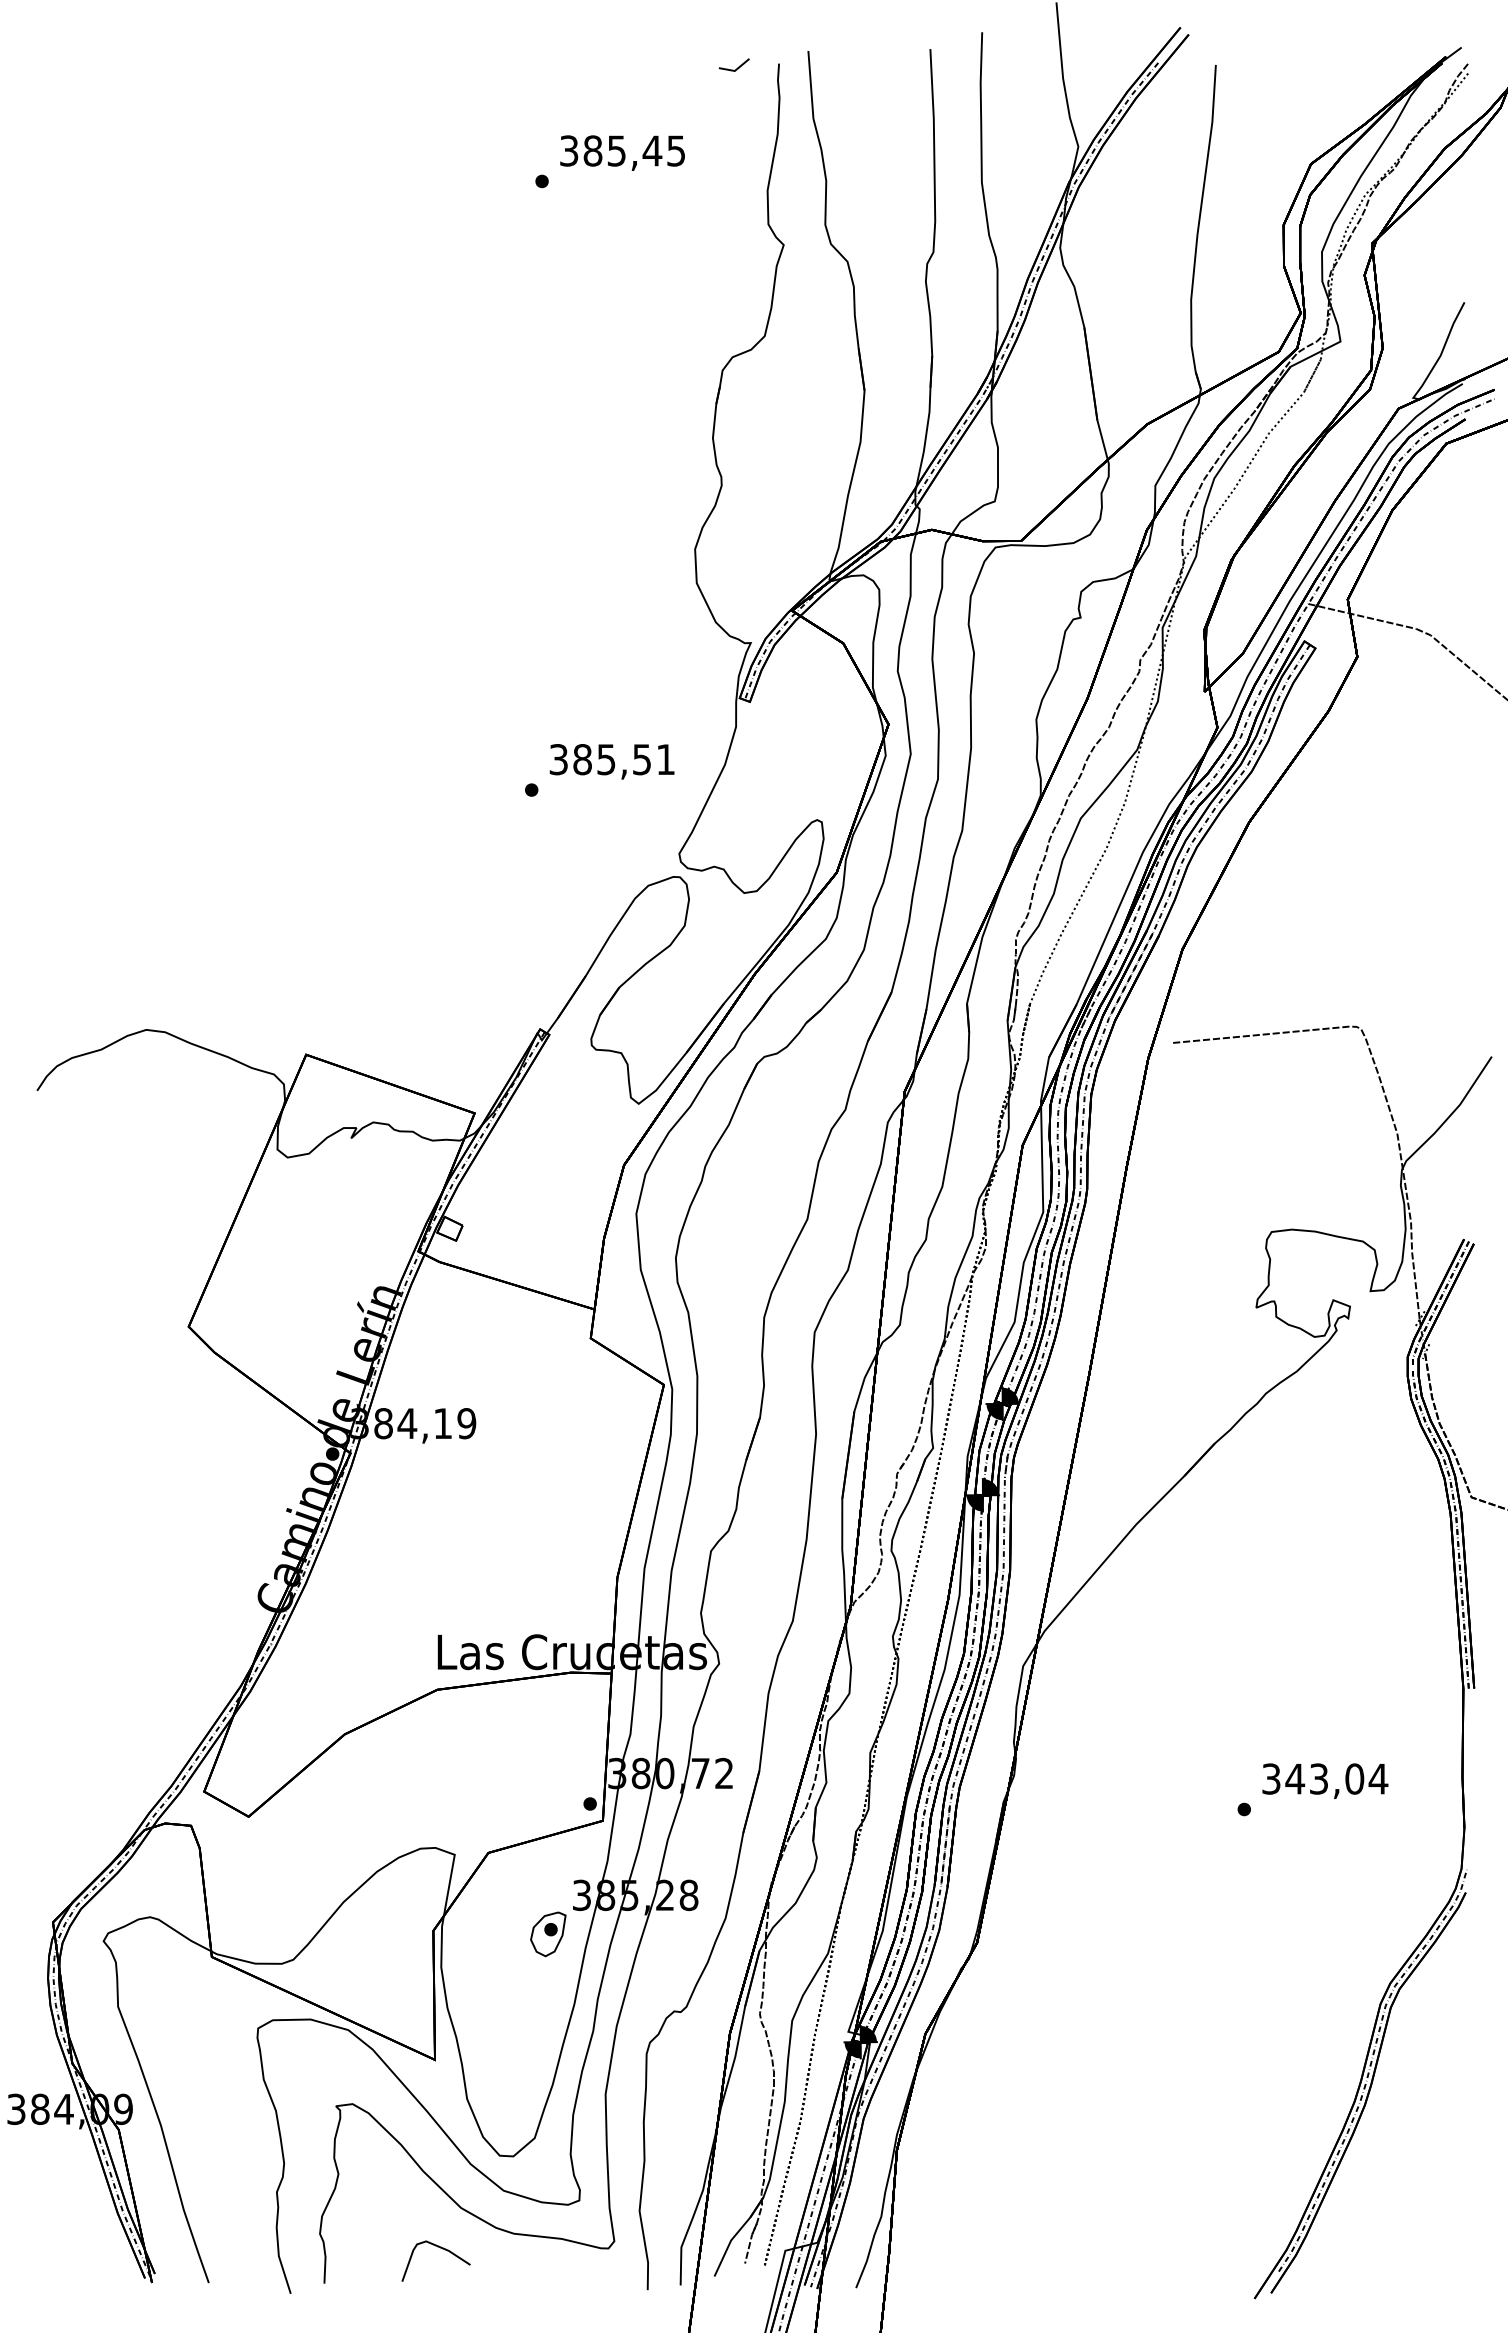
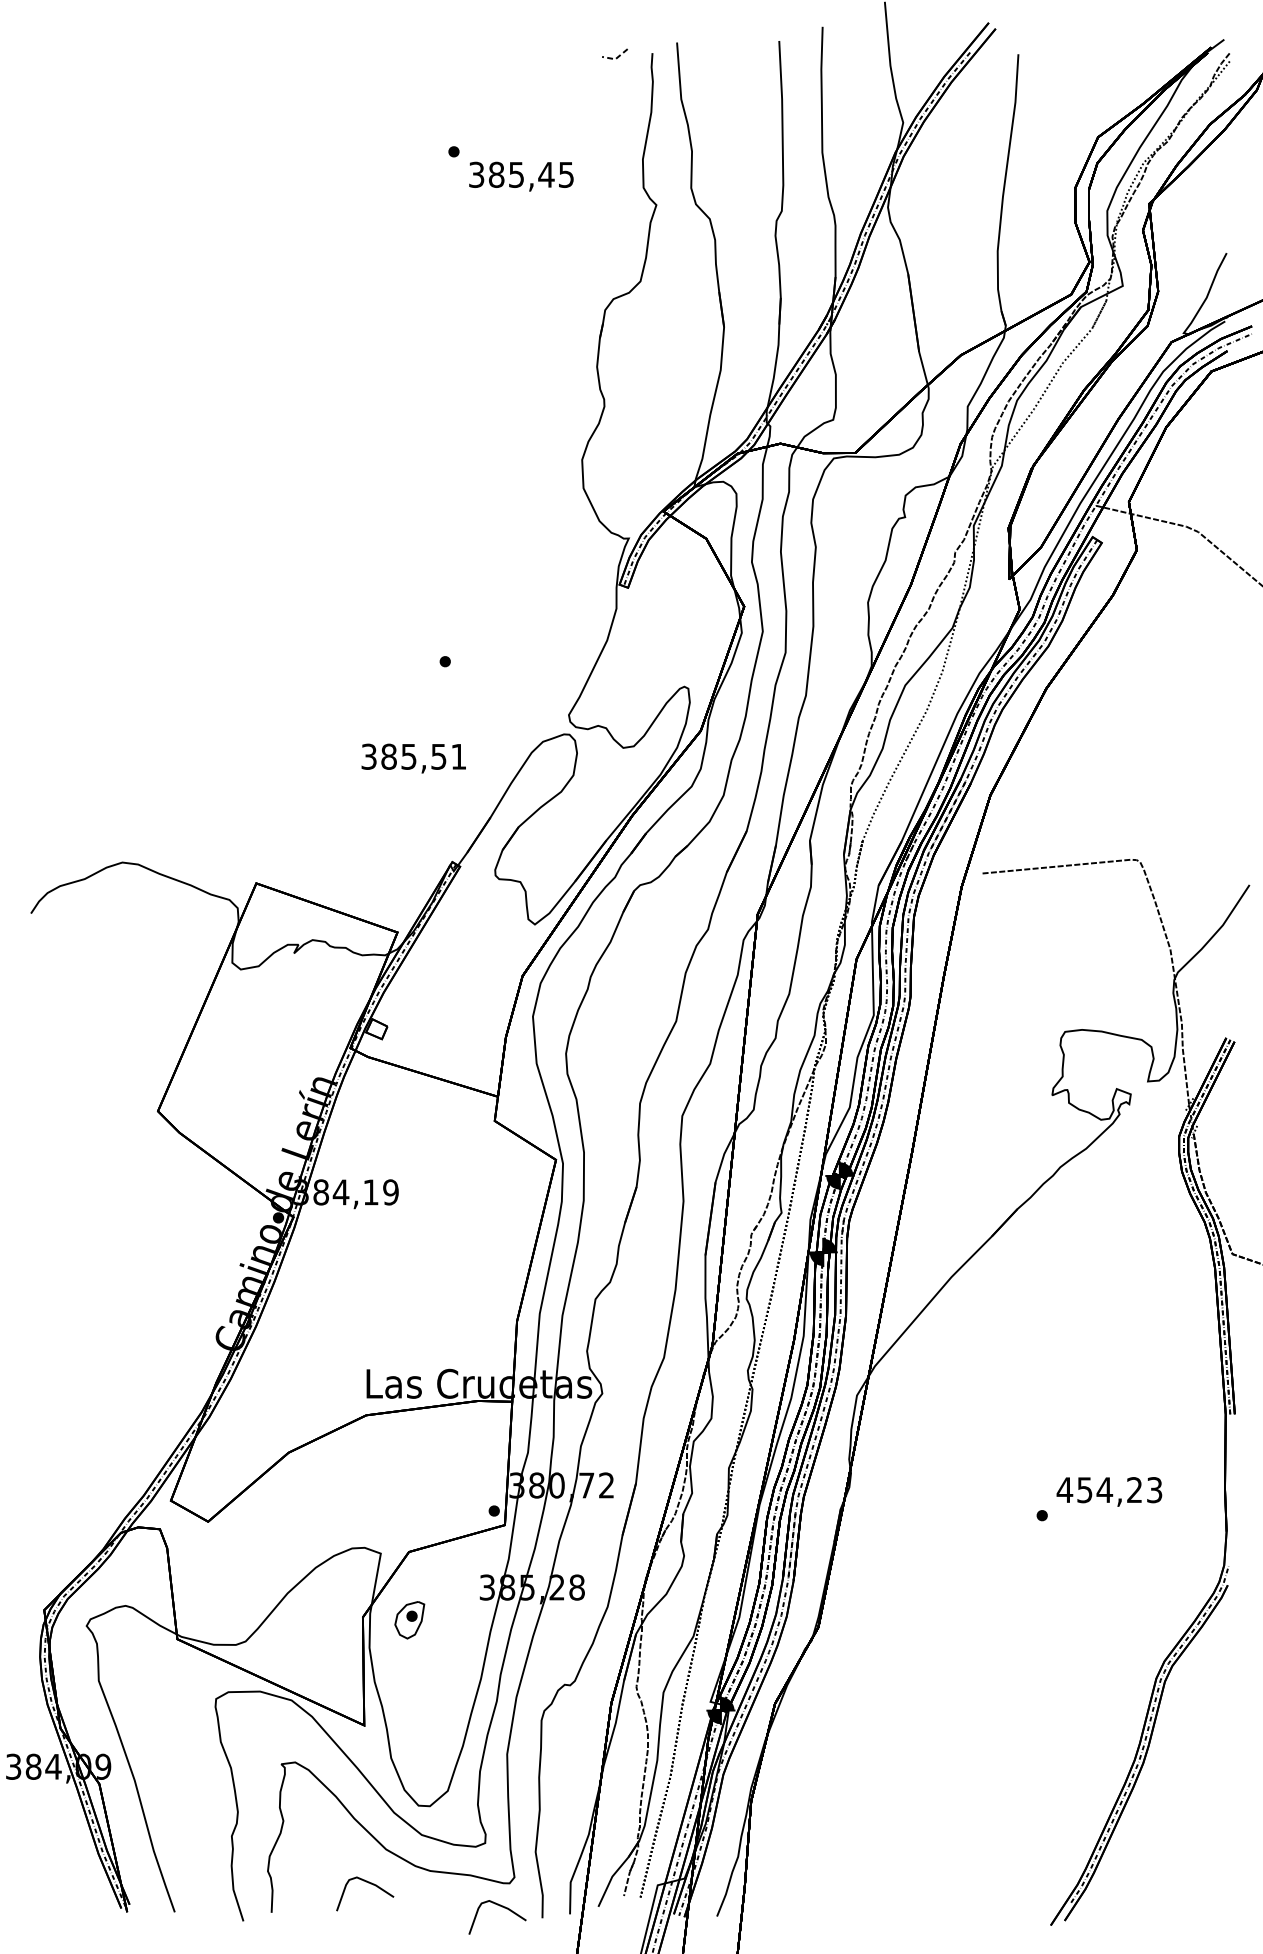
line: (735, 70) -> (616, 58), solid -> dashed
text: (622, 152) -> (521, 176), moved
text: (611, 761) -> (413, 758), moved
text: (1324, 1778) -> (1109, 1489), 343,04 -> 454,23
part: (548, 1934) -> (409, 1620), moved
curve: (598, 2276) -> (501, 1906), added

